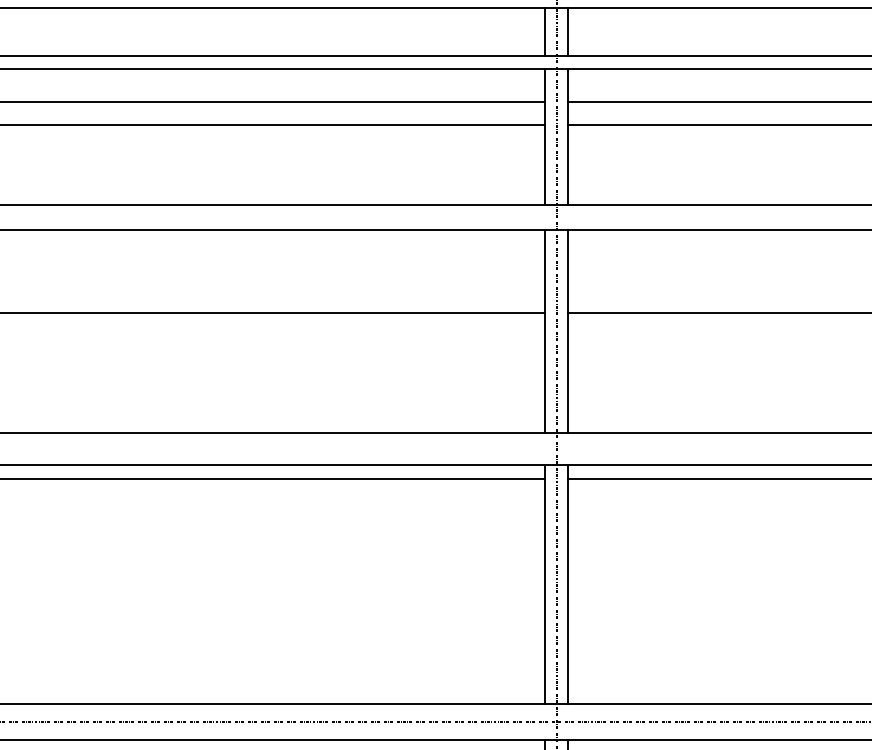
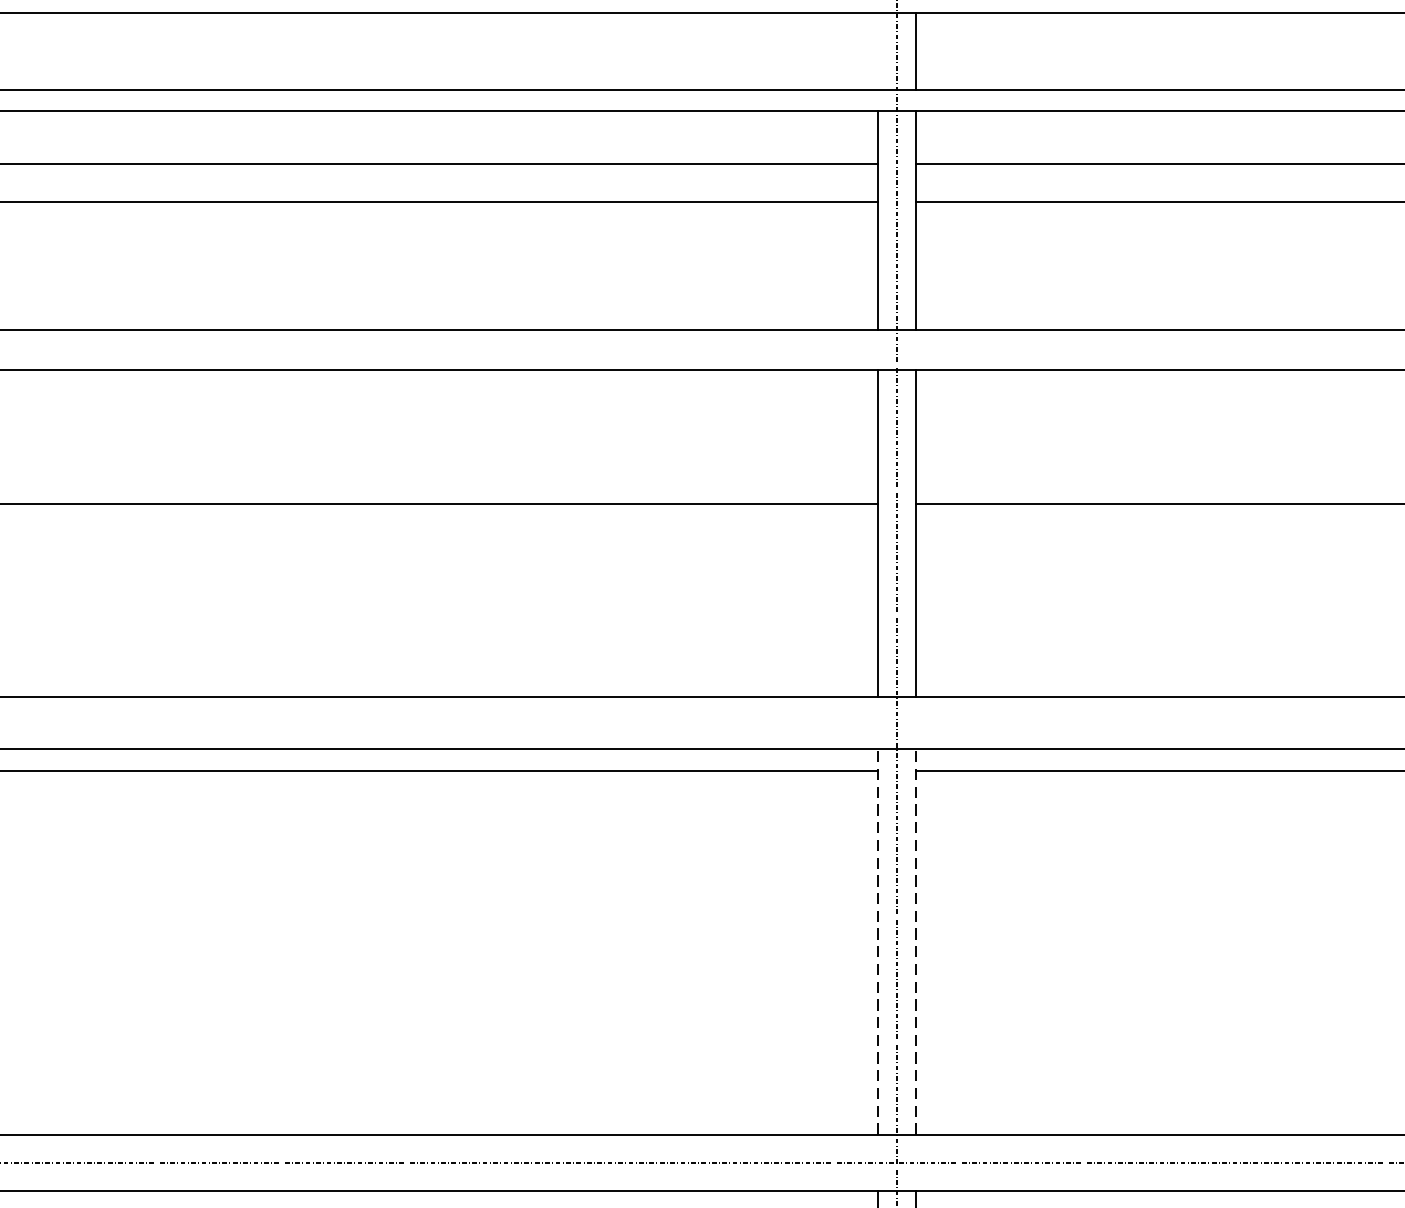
line: (544, 31) -> (877, 50), removed
line: (544, 584) -> (877, 941), solid -> dashed
line: (568, 584) -> (915, 941), solid -> dashed

